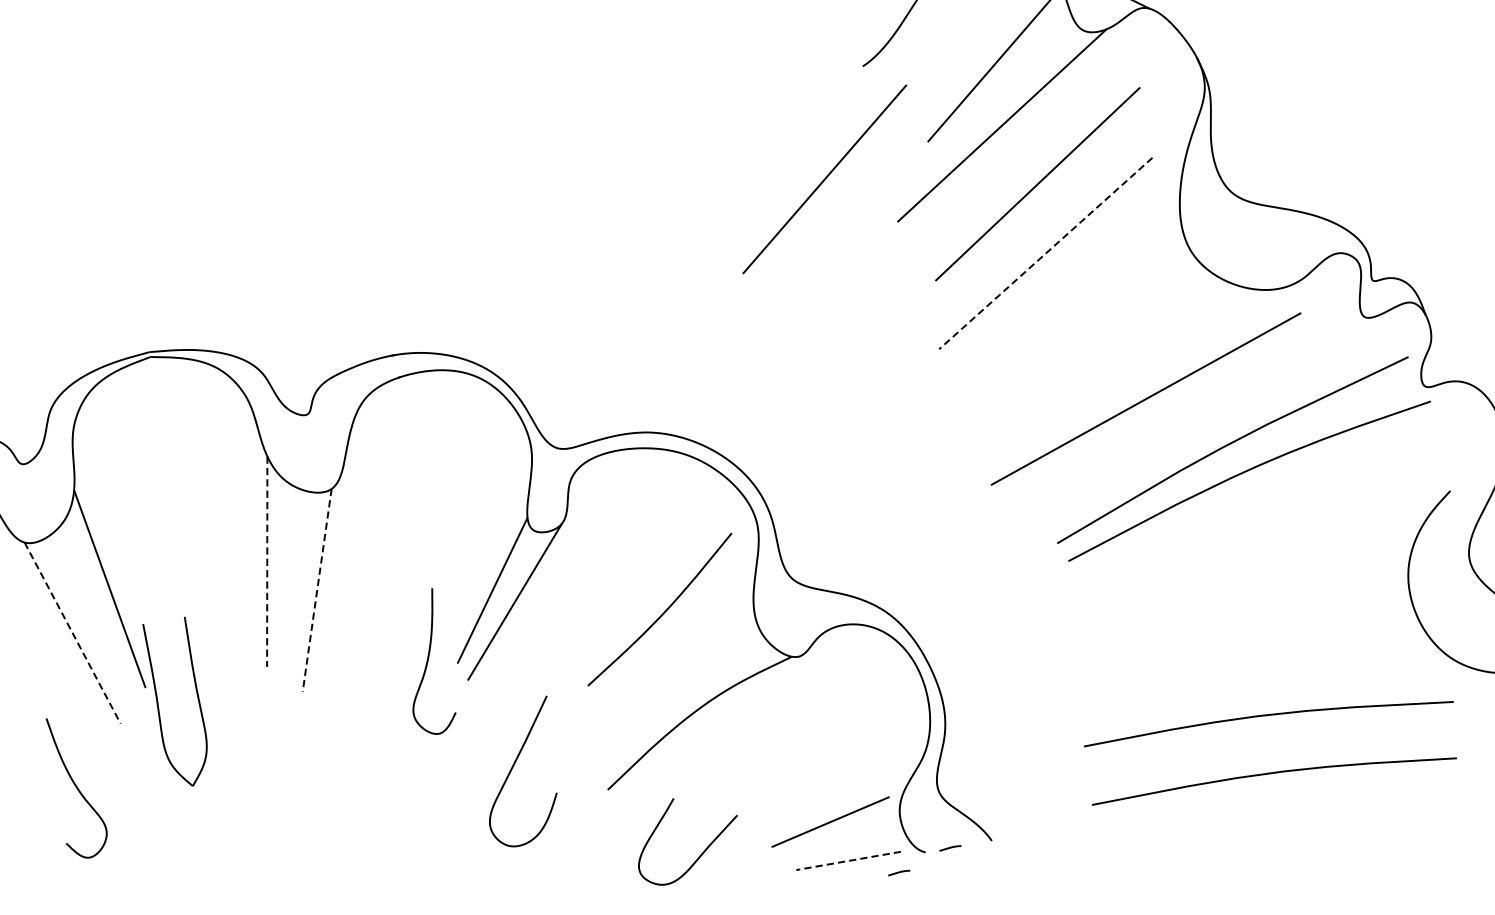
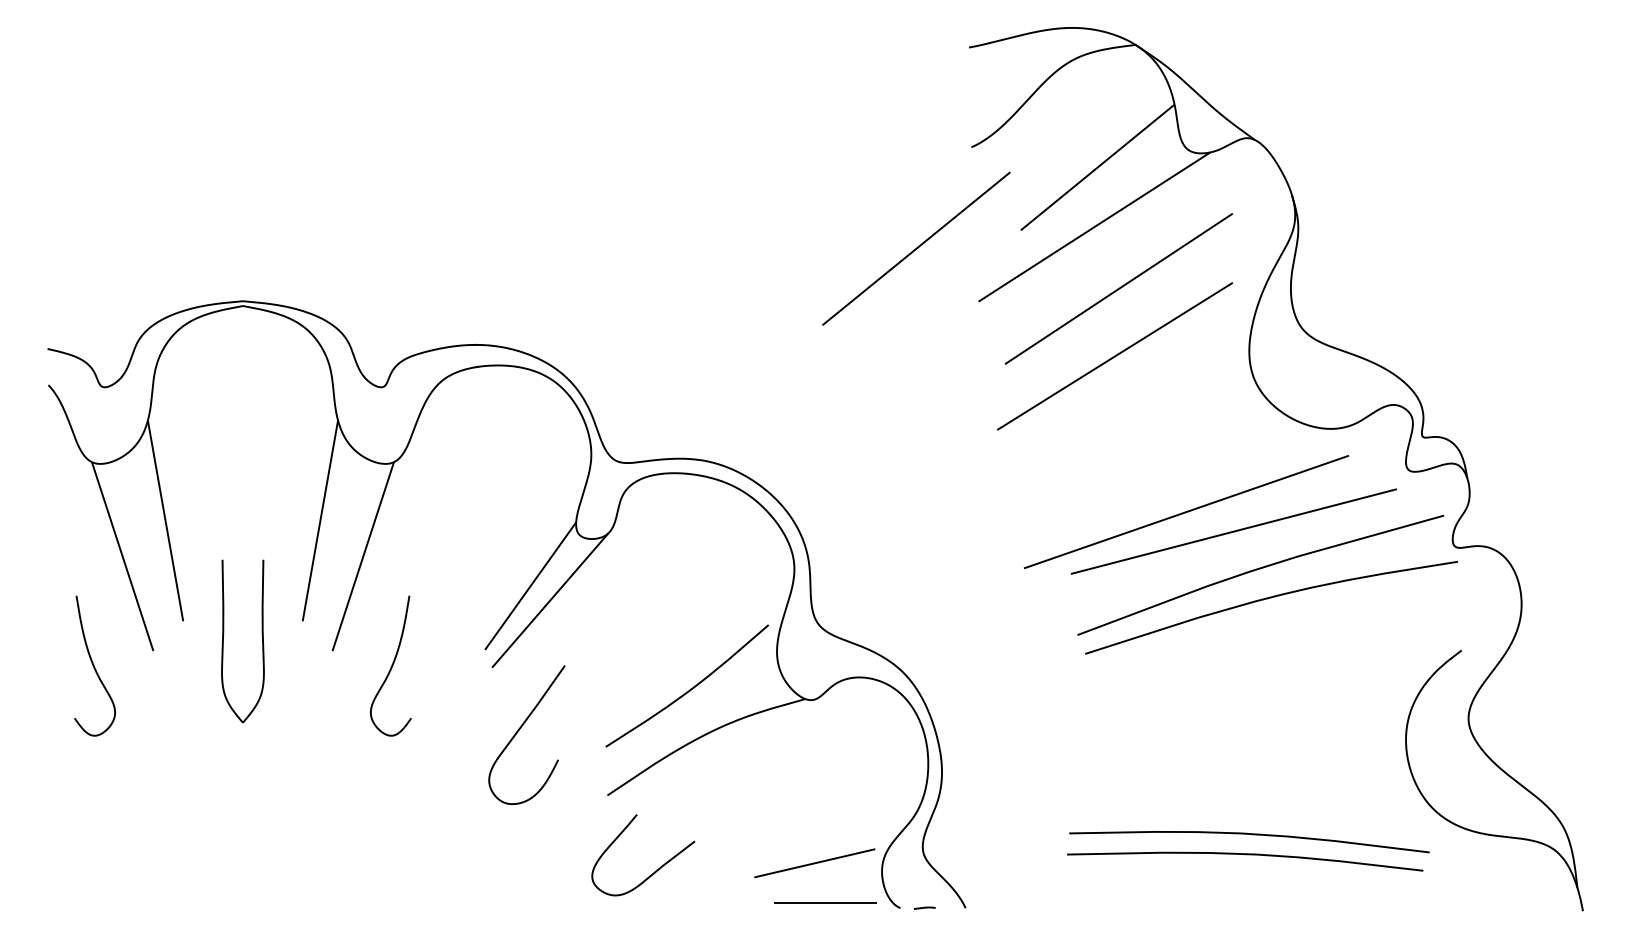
line: (1046, 253) -> (1115, 356), dashed -> solid
line: (1197, 410) -> (1233, 531), added
line: (267, 561) -> (320, 520), dashed -> solid
line: (317, 591) -> (363, 557), dashed -> solid
curve: (663, 611) -> (690, 688), moved
line: (72, 634) -> (122, 557), dashed -> solid
curve: (426, 662) -> (391, 665), moved
part: (158, 707) -> (223, 641), moved
curve: (513, 767) -> (521, 728), moved
curve: (1273, 774) -> (1245, 855), moved
curve: (77, 786) -> (94, 665), moved
curve: (702, 851) -> (655, 870), moved
line: (848, 861) -> (825, 903), dashed -> solid
line: (898, 872) -> (871, 922), removed

